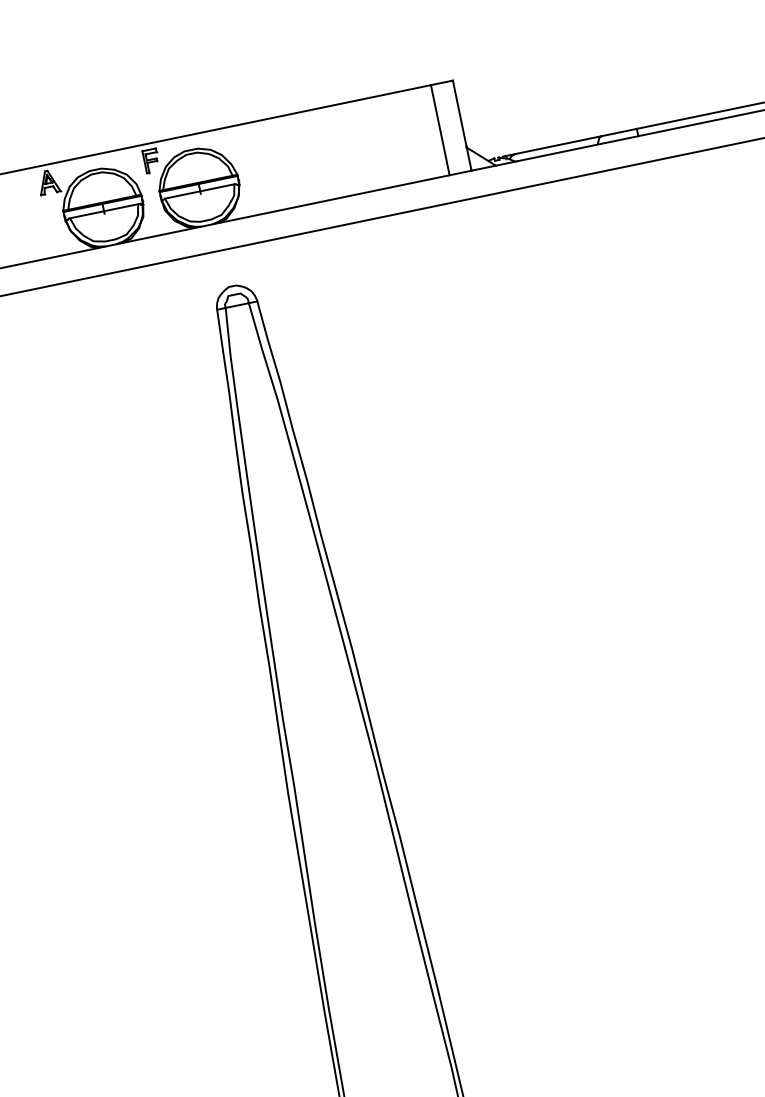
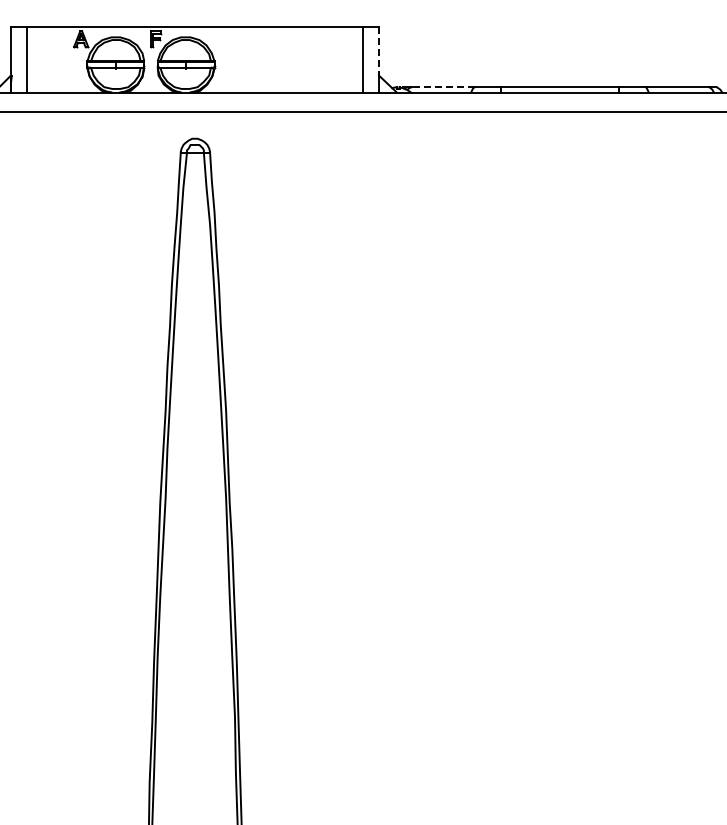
line: (460, 114) -> (379, 51), solid -> dashed
line: (558, 145) -> (443, 87), solid -> dashed

